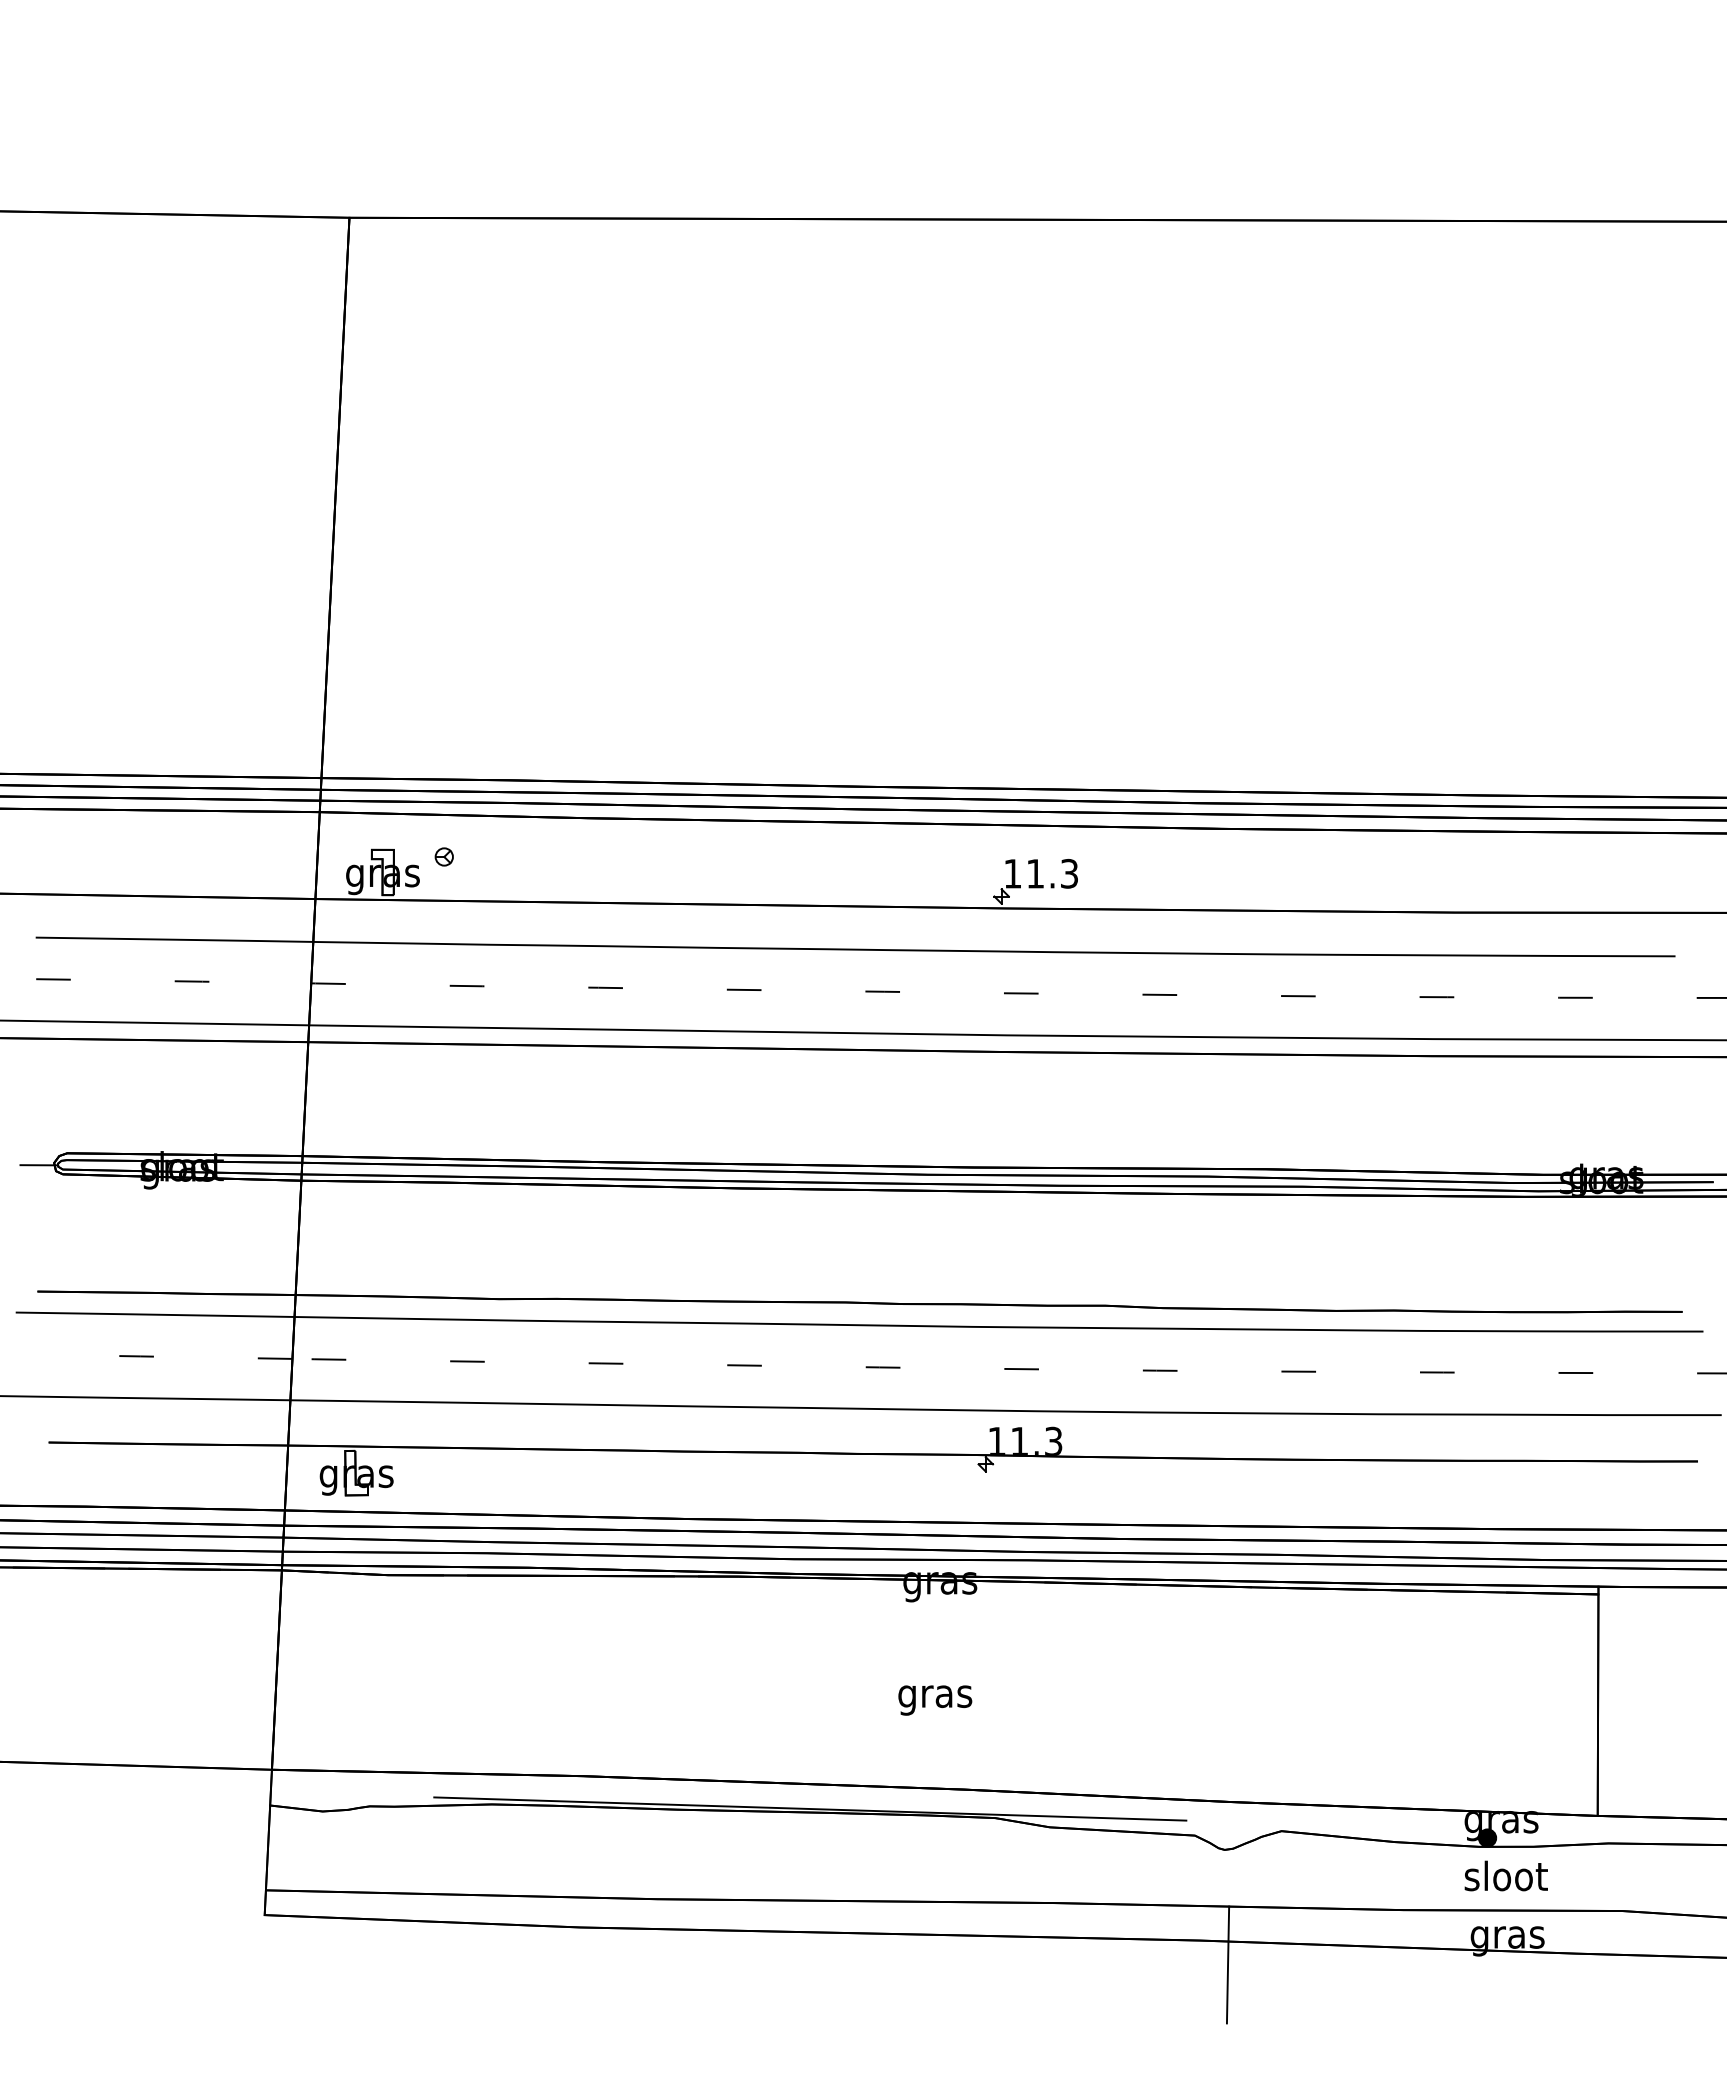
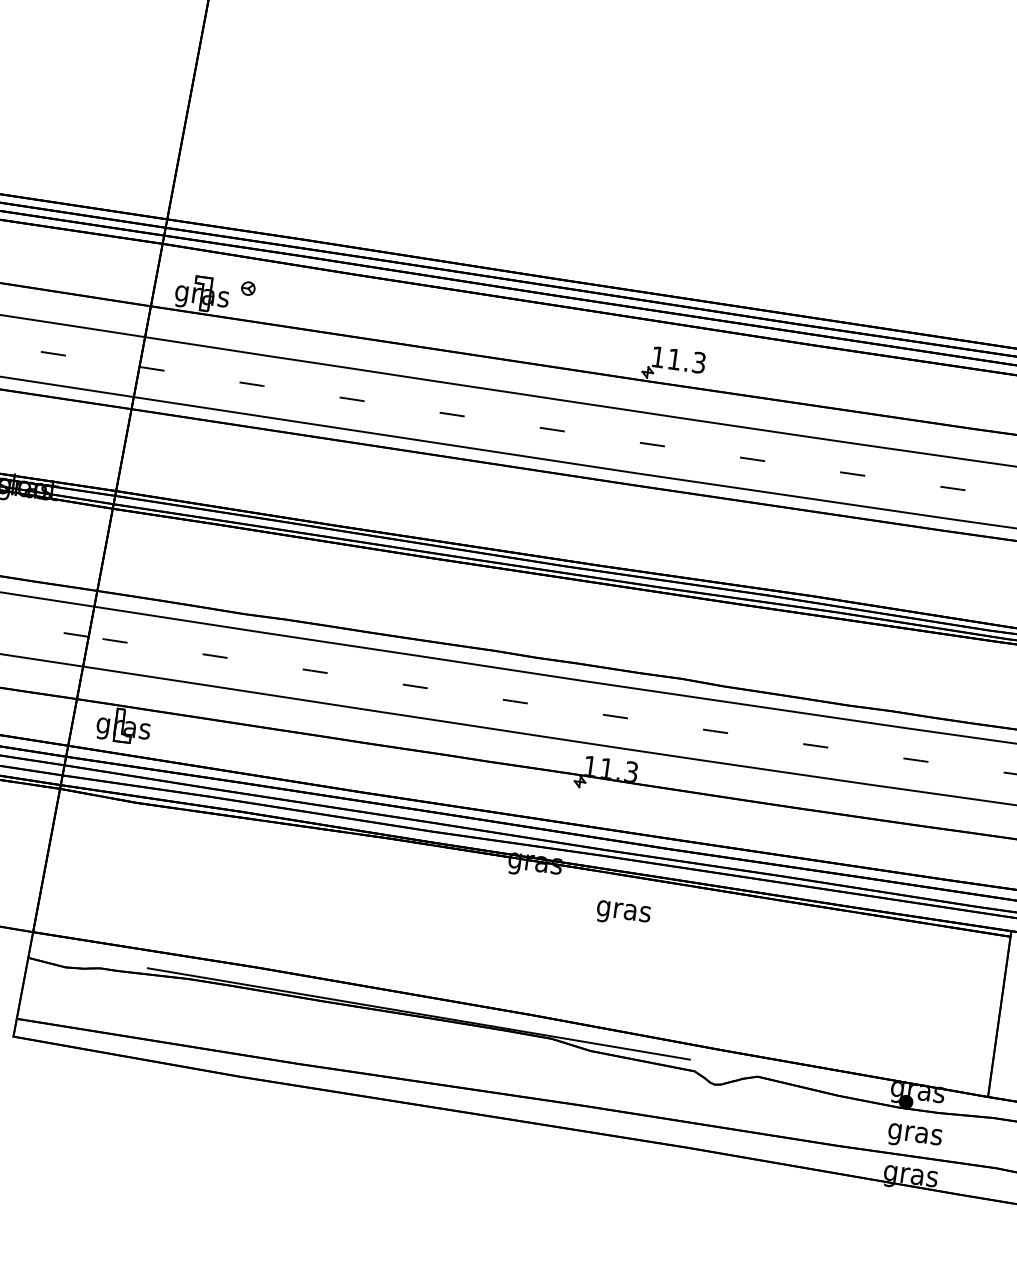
text: (935, 1700) -> (623, 914), moved
text: (1505, 1879) -> (915, 1133), sloot -> gras
line: (1227, 1964) -> (705, 1167), removed

